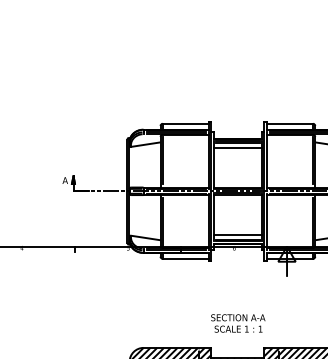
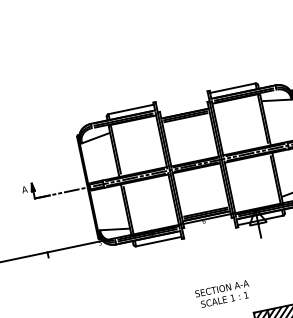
line: (237, 147) -> (186, 122), removed
line: (237, 234) -> (204, 207), removed

